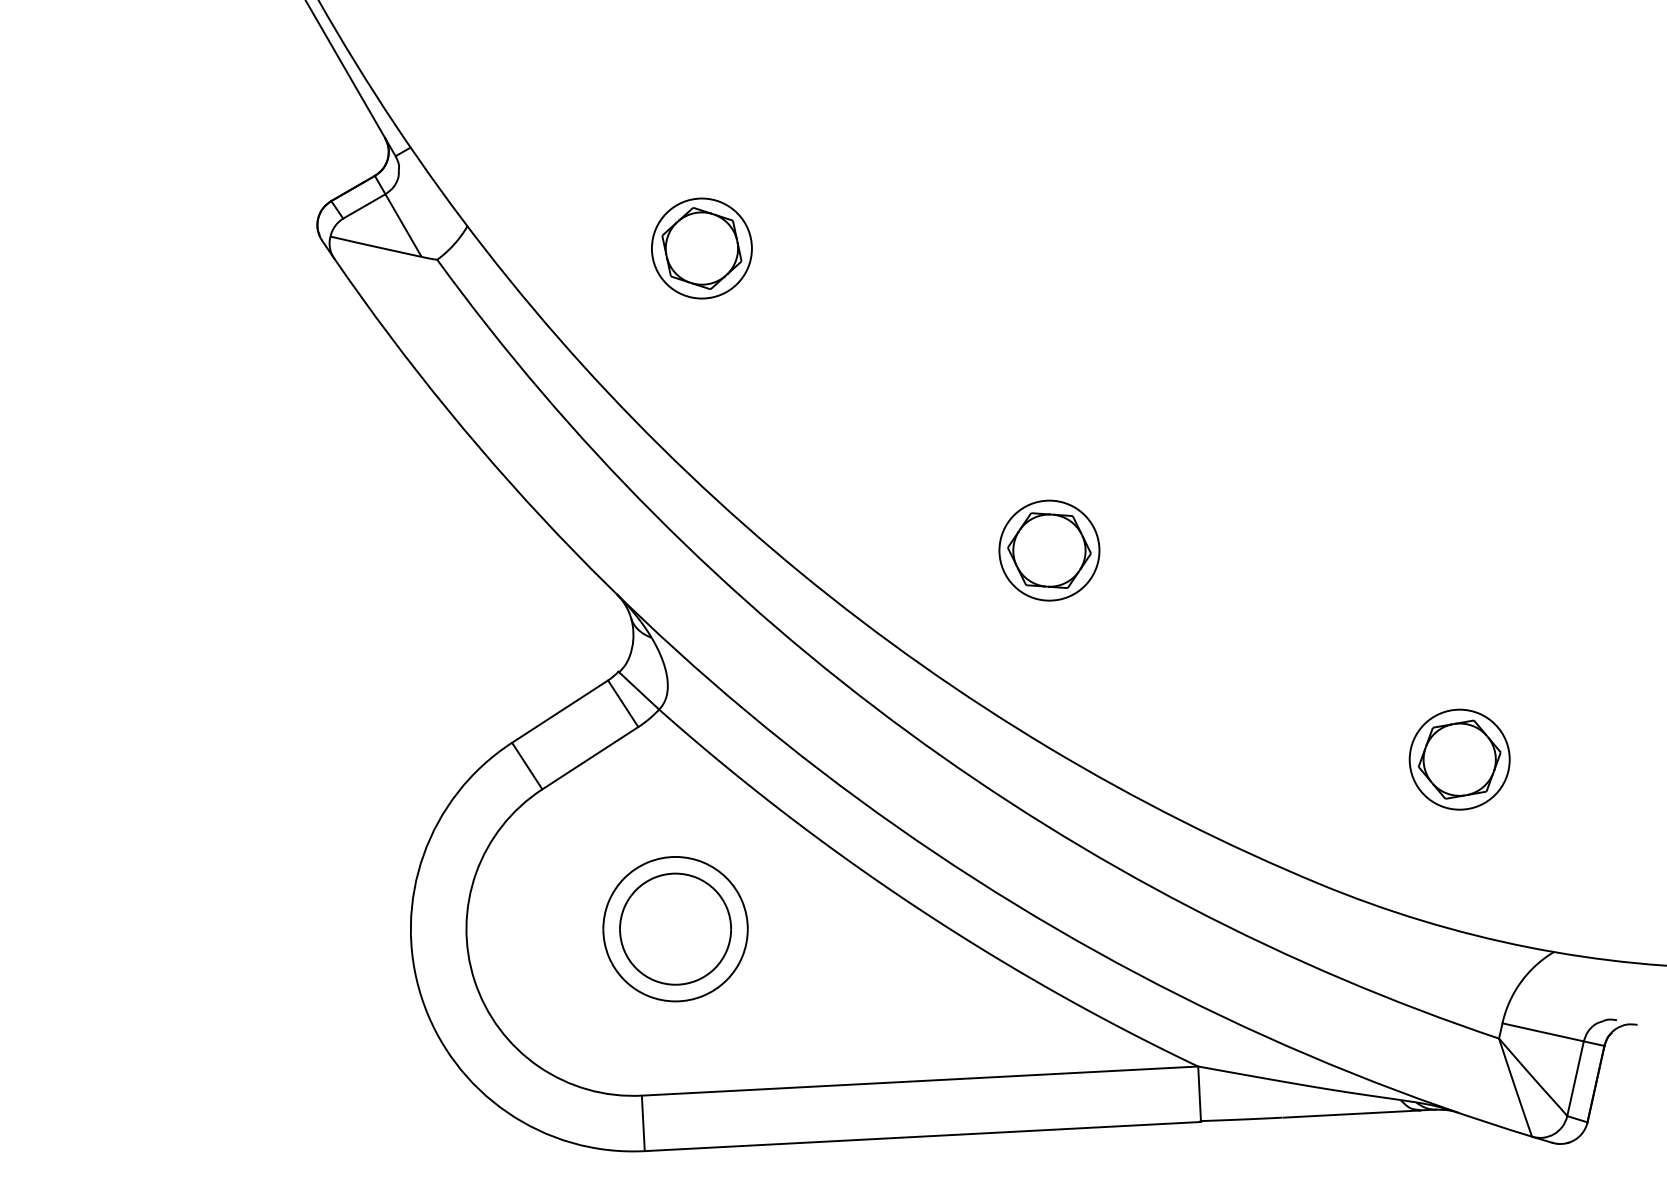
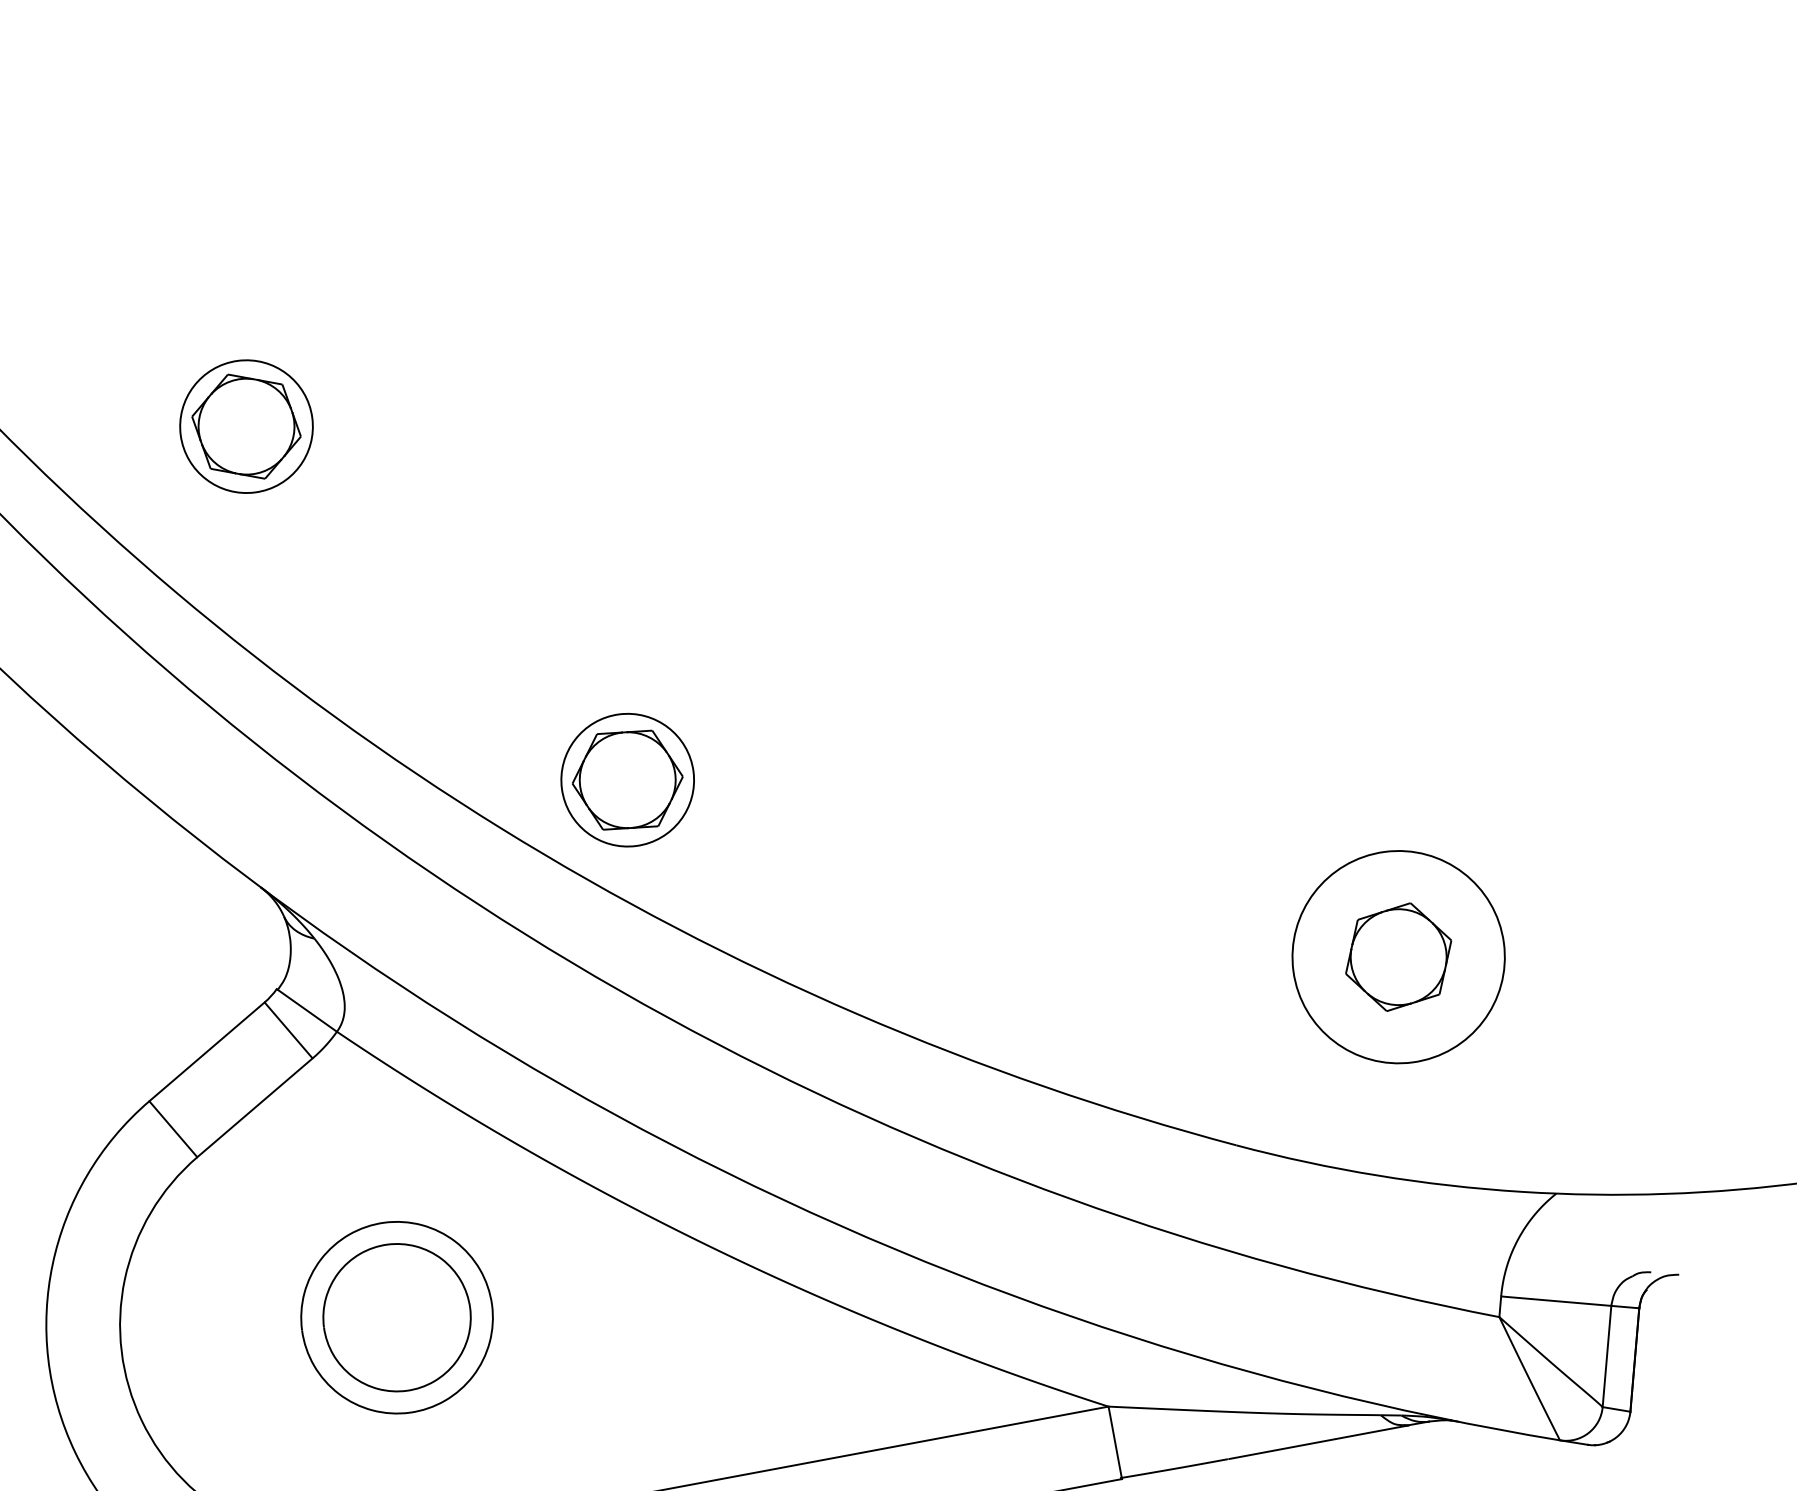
part: (701, 248) -> (245, 426), moved
part: (1049, 550) -> (627, 780), moved
circle: (1459, 759) -> (1398, 956), size x1.6

